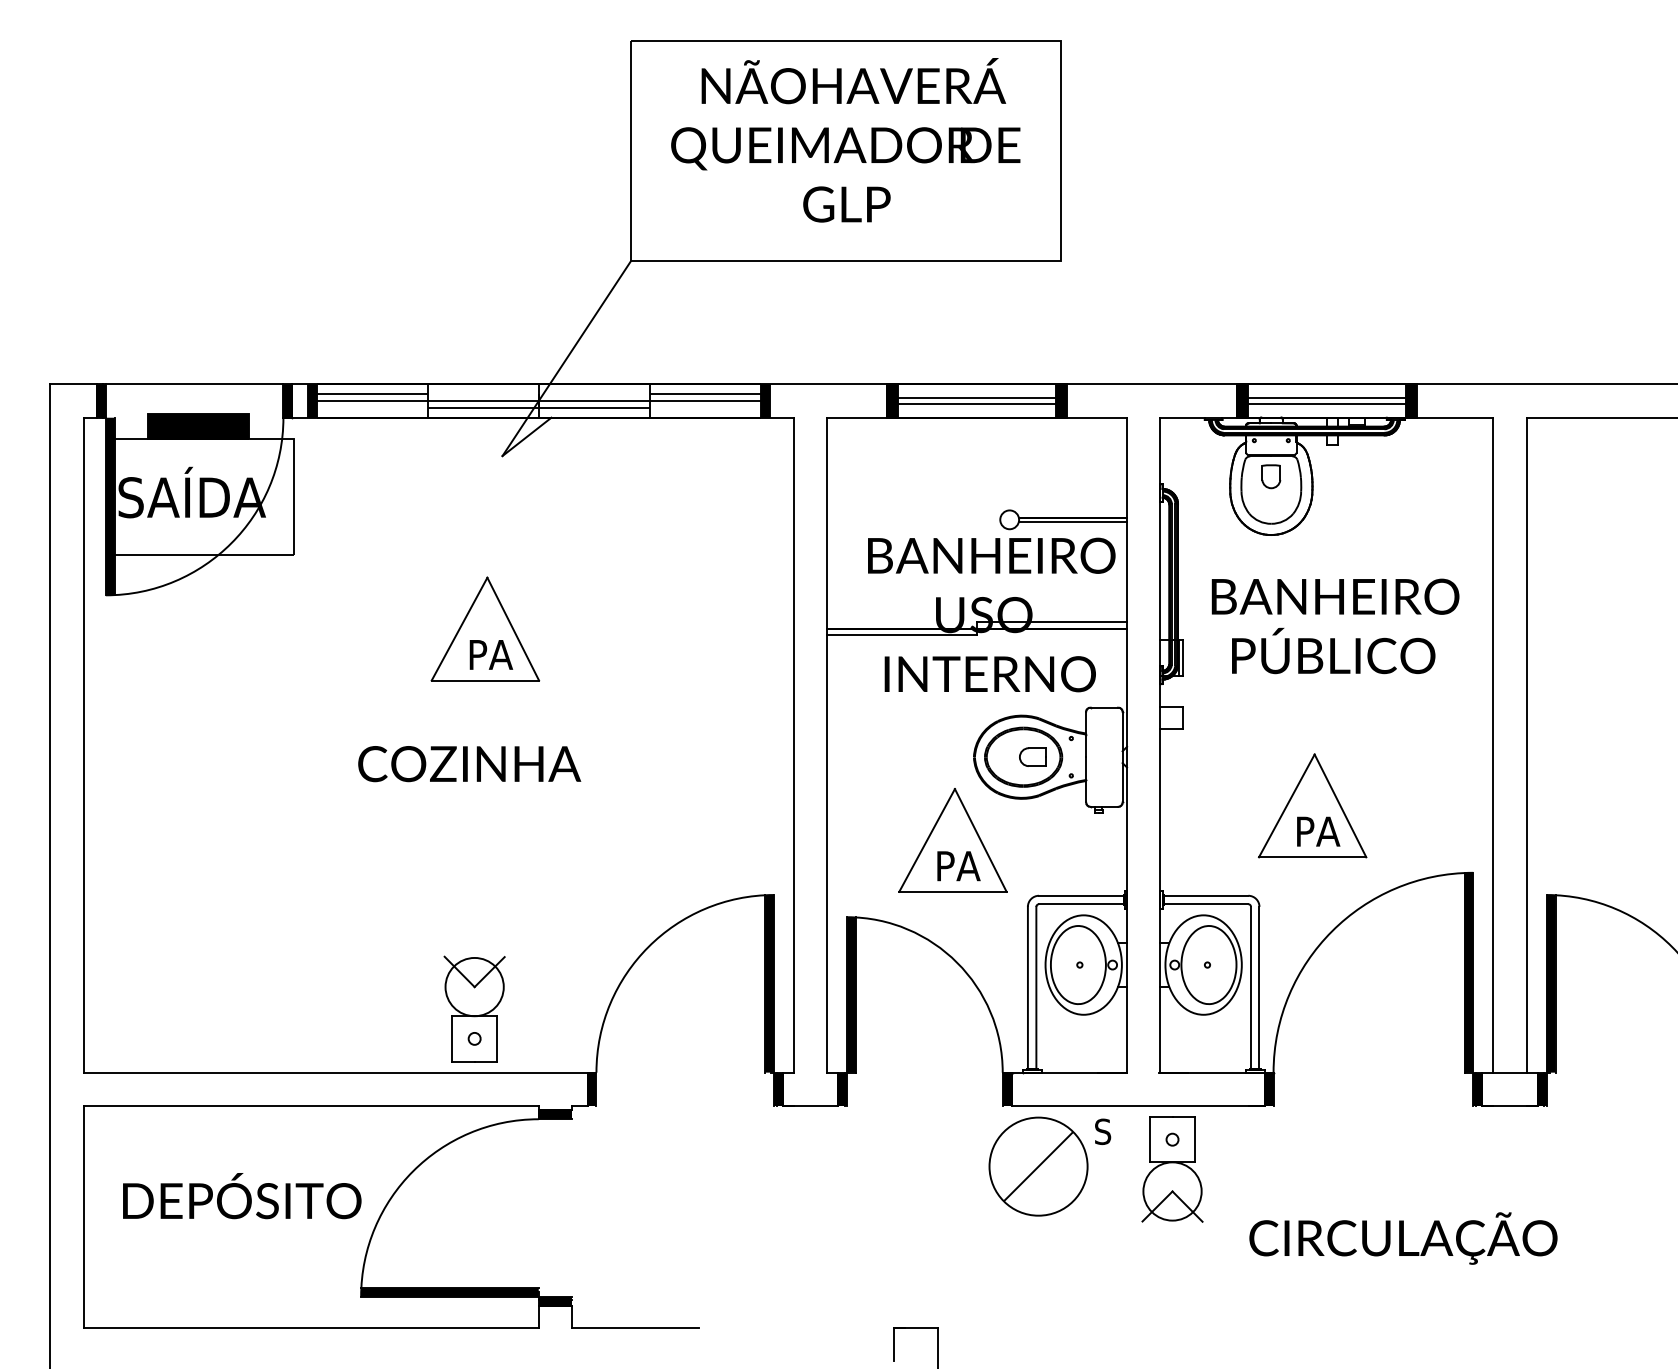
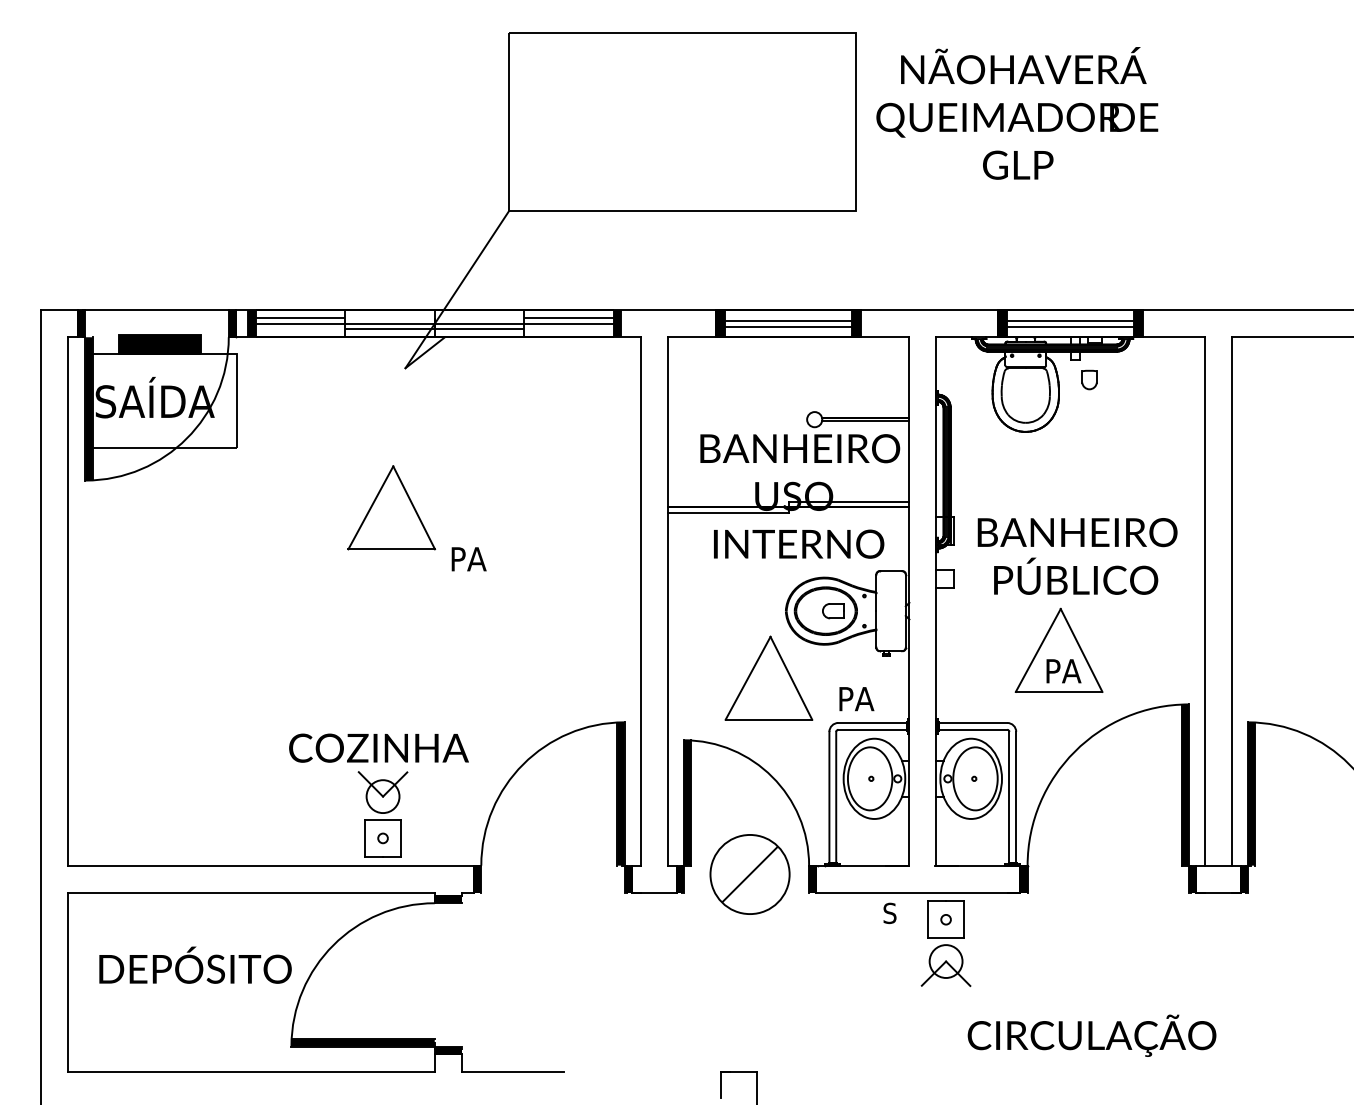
text: (845, 140) -> (1017, 113), moved
part: (1271, 476) -> (1089, 379), moved
text: (1335, 626) -> (1077, 556), moved
text: (491, 654) -> (469, 558), moved
text: (469, 764) -> (378, 748), moved
text: (958, 866) -> (856, 699), moved
circle: (474, 986) -> (382, 796), size x0.7
part: (1038, 1166) -> (750, 874), moved
circle: (1172, 1191) -> (946, 961), size x0.7
text: (1403, 1238) -> (1092, 1035), moved

